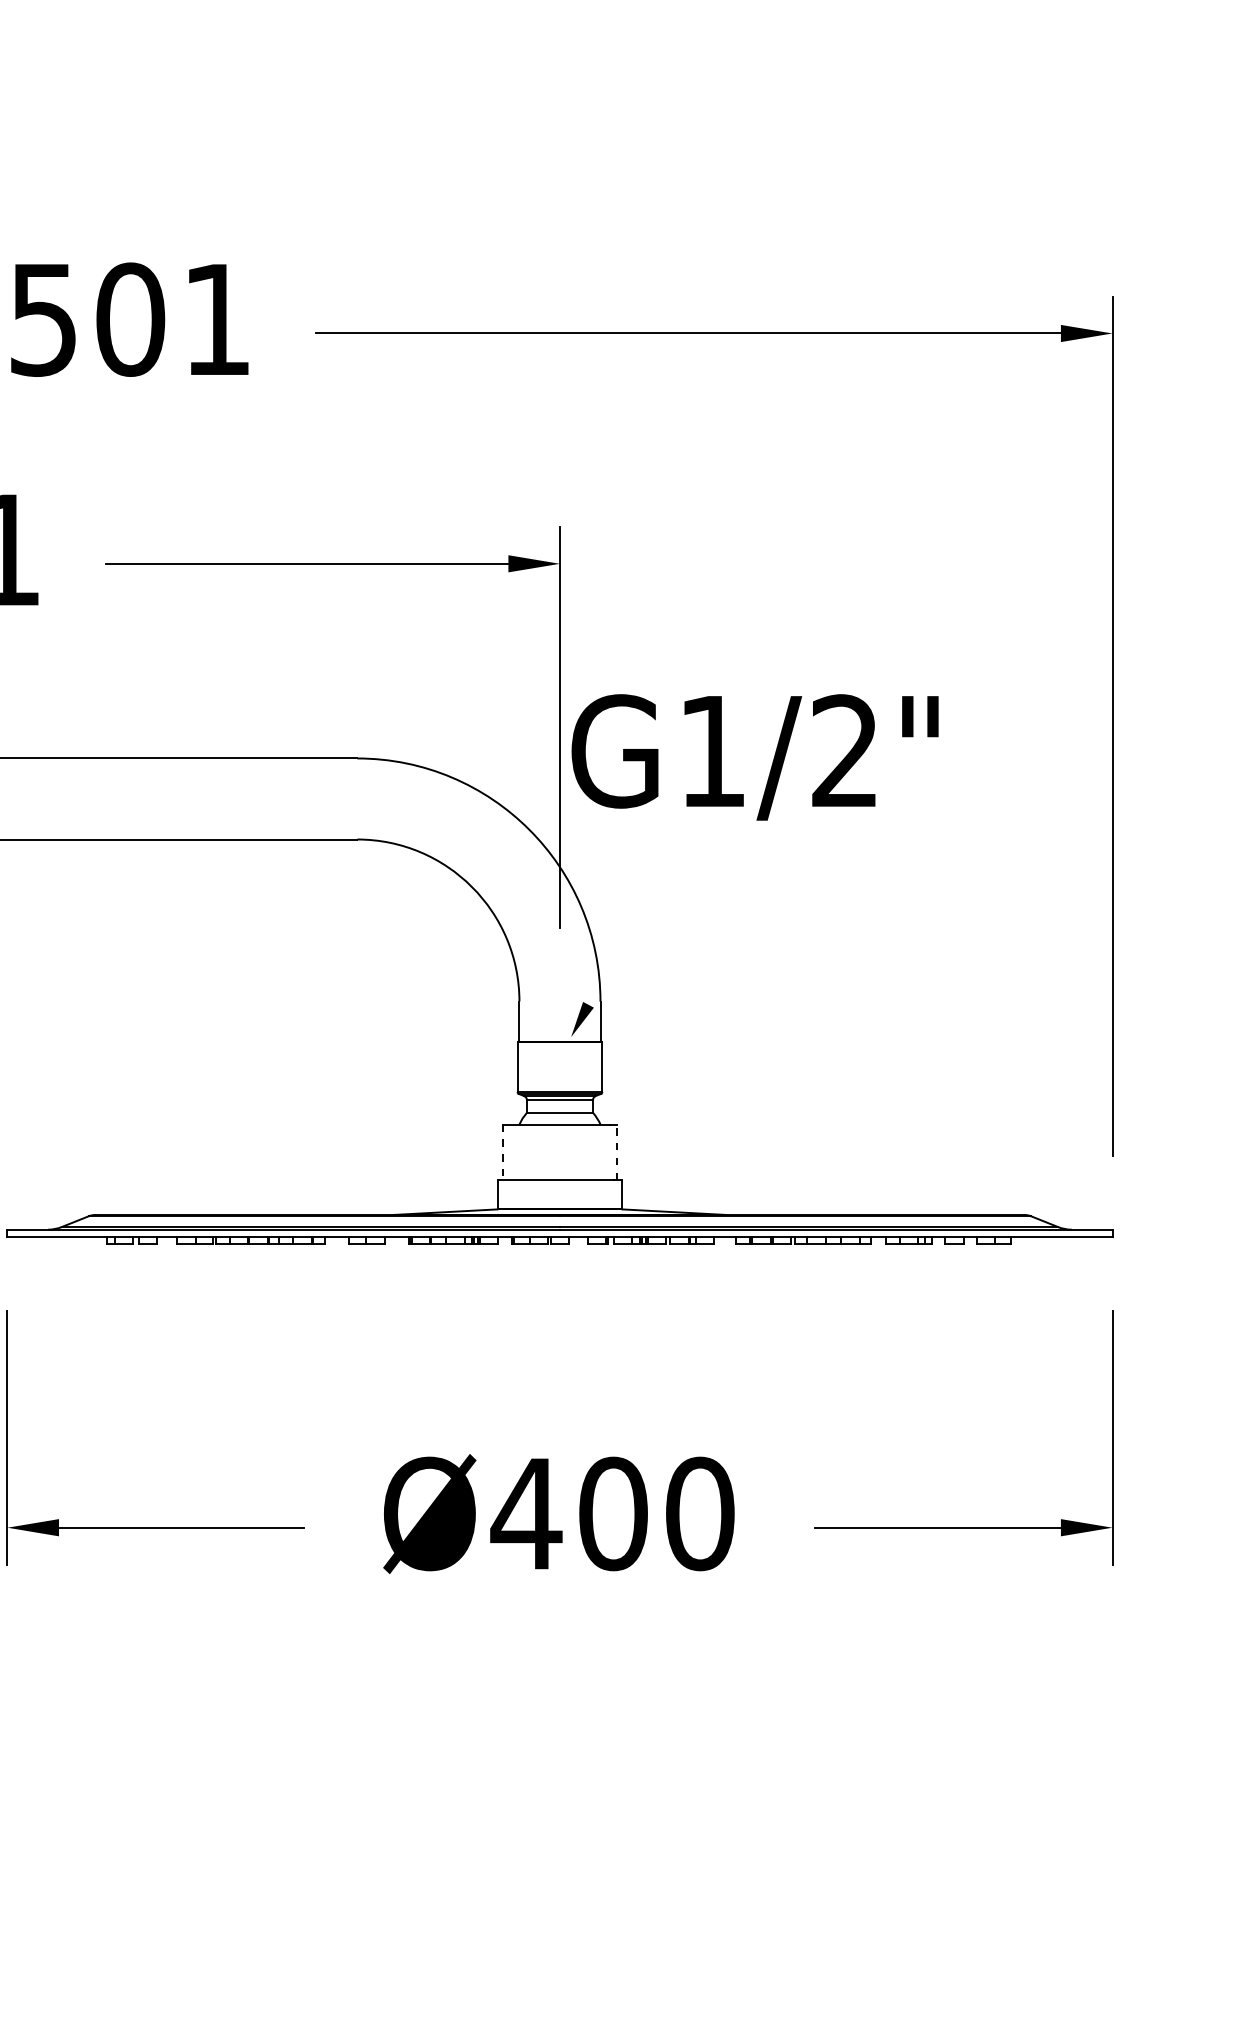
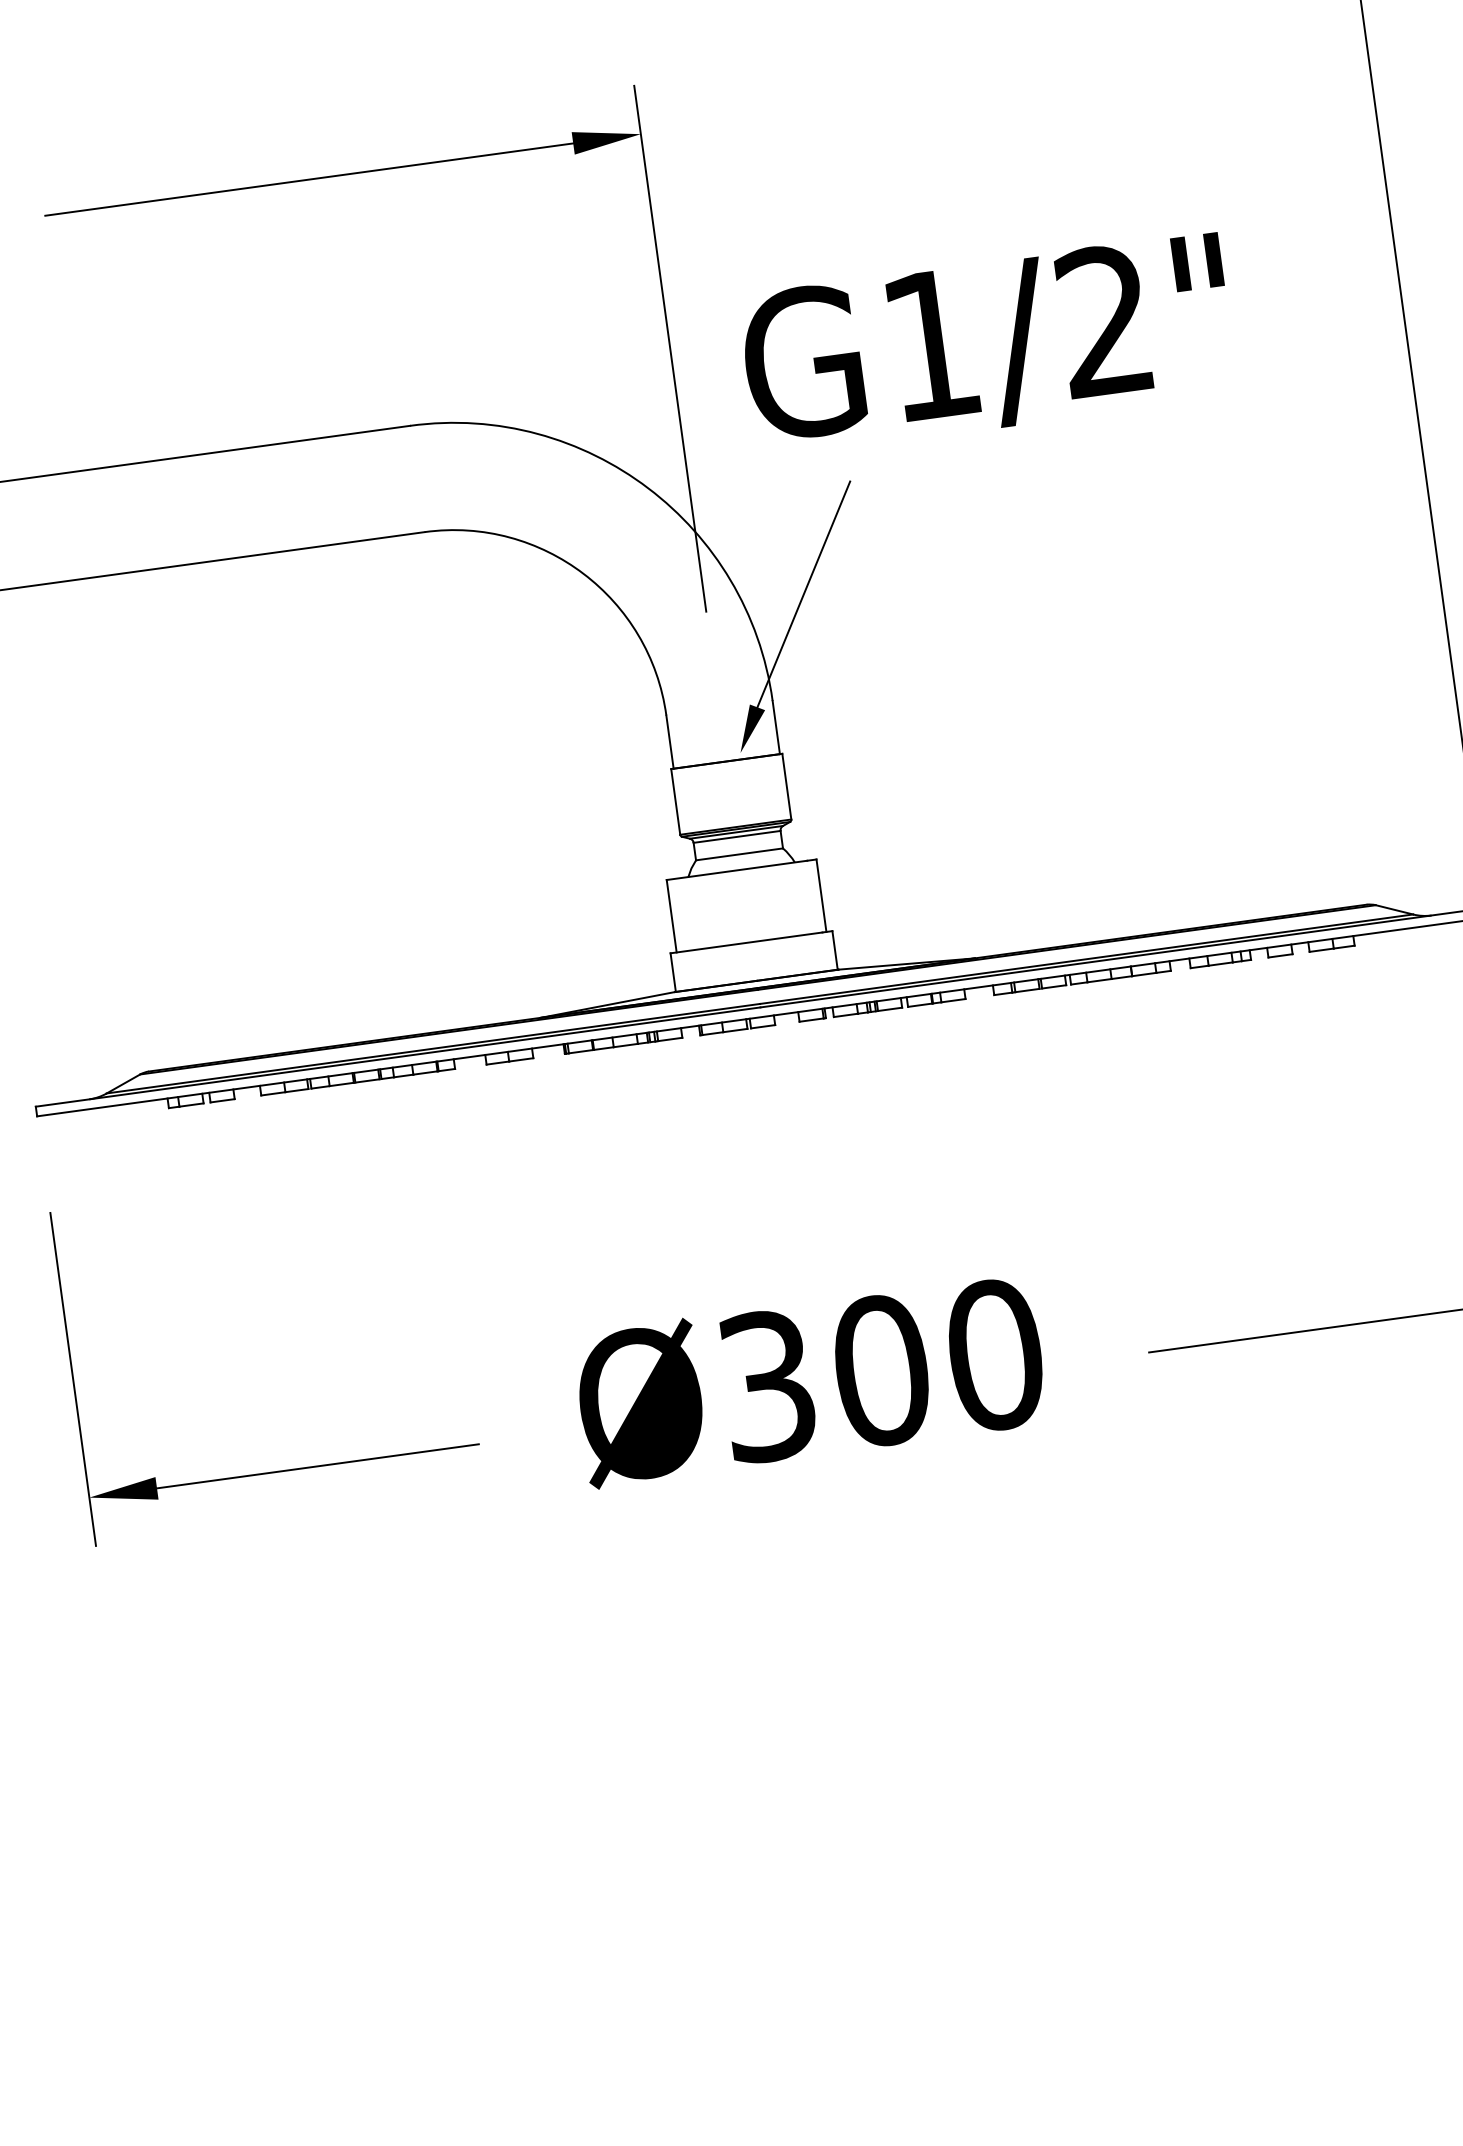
text: (754, 757) -> (987, 345), moved
line: (634, 924) -> (803, 593), added
line: (502, 1152) -> (671, 916), dashed -> solid
line: (617, 1152) -> (822, 895), dashed -> solid
text: (526, 1513) -> (767, 1385), Ø400 -> Ø300

